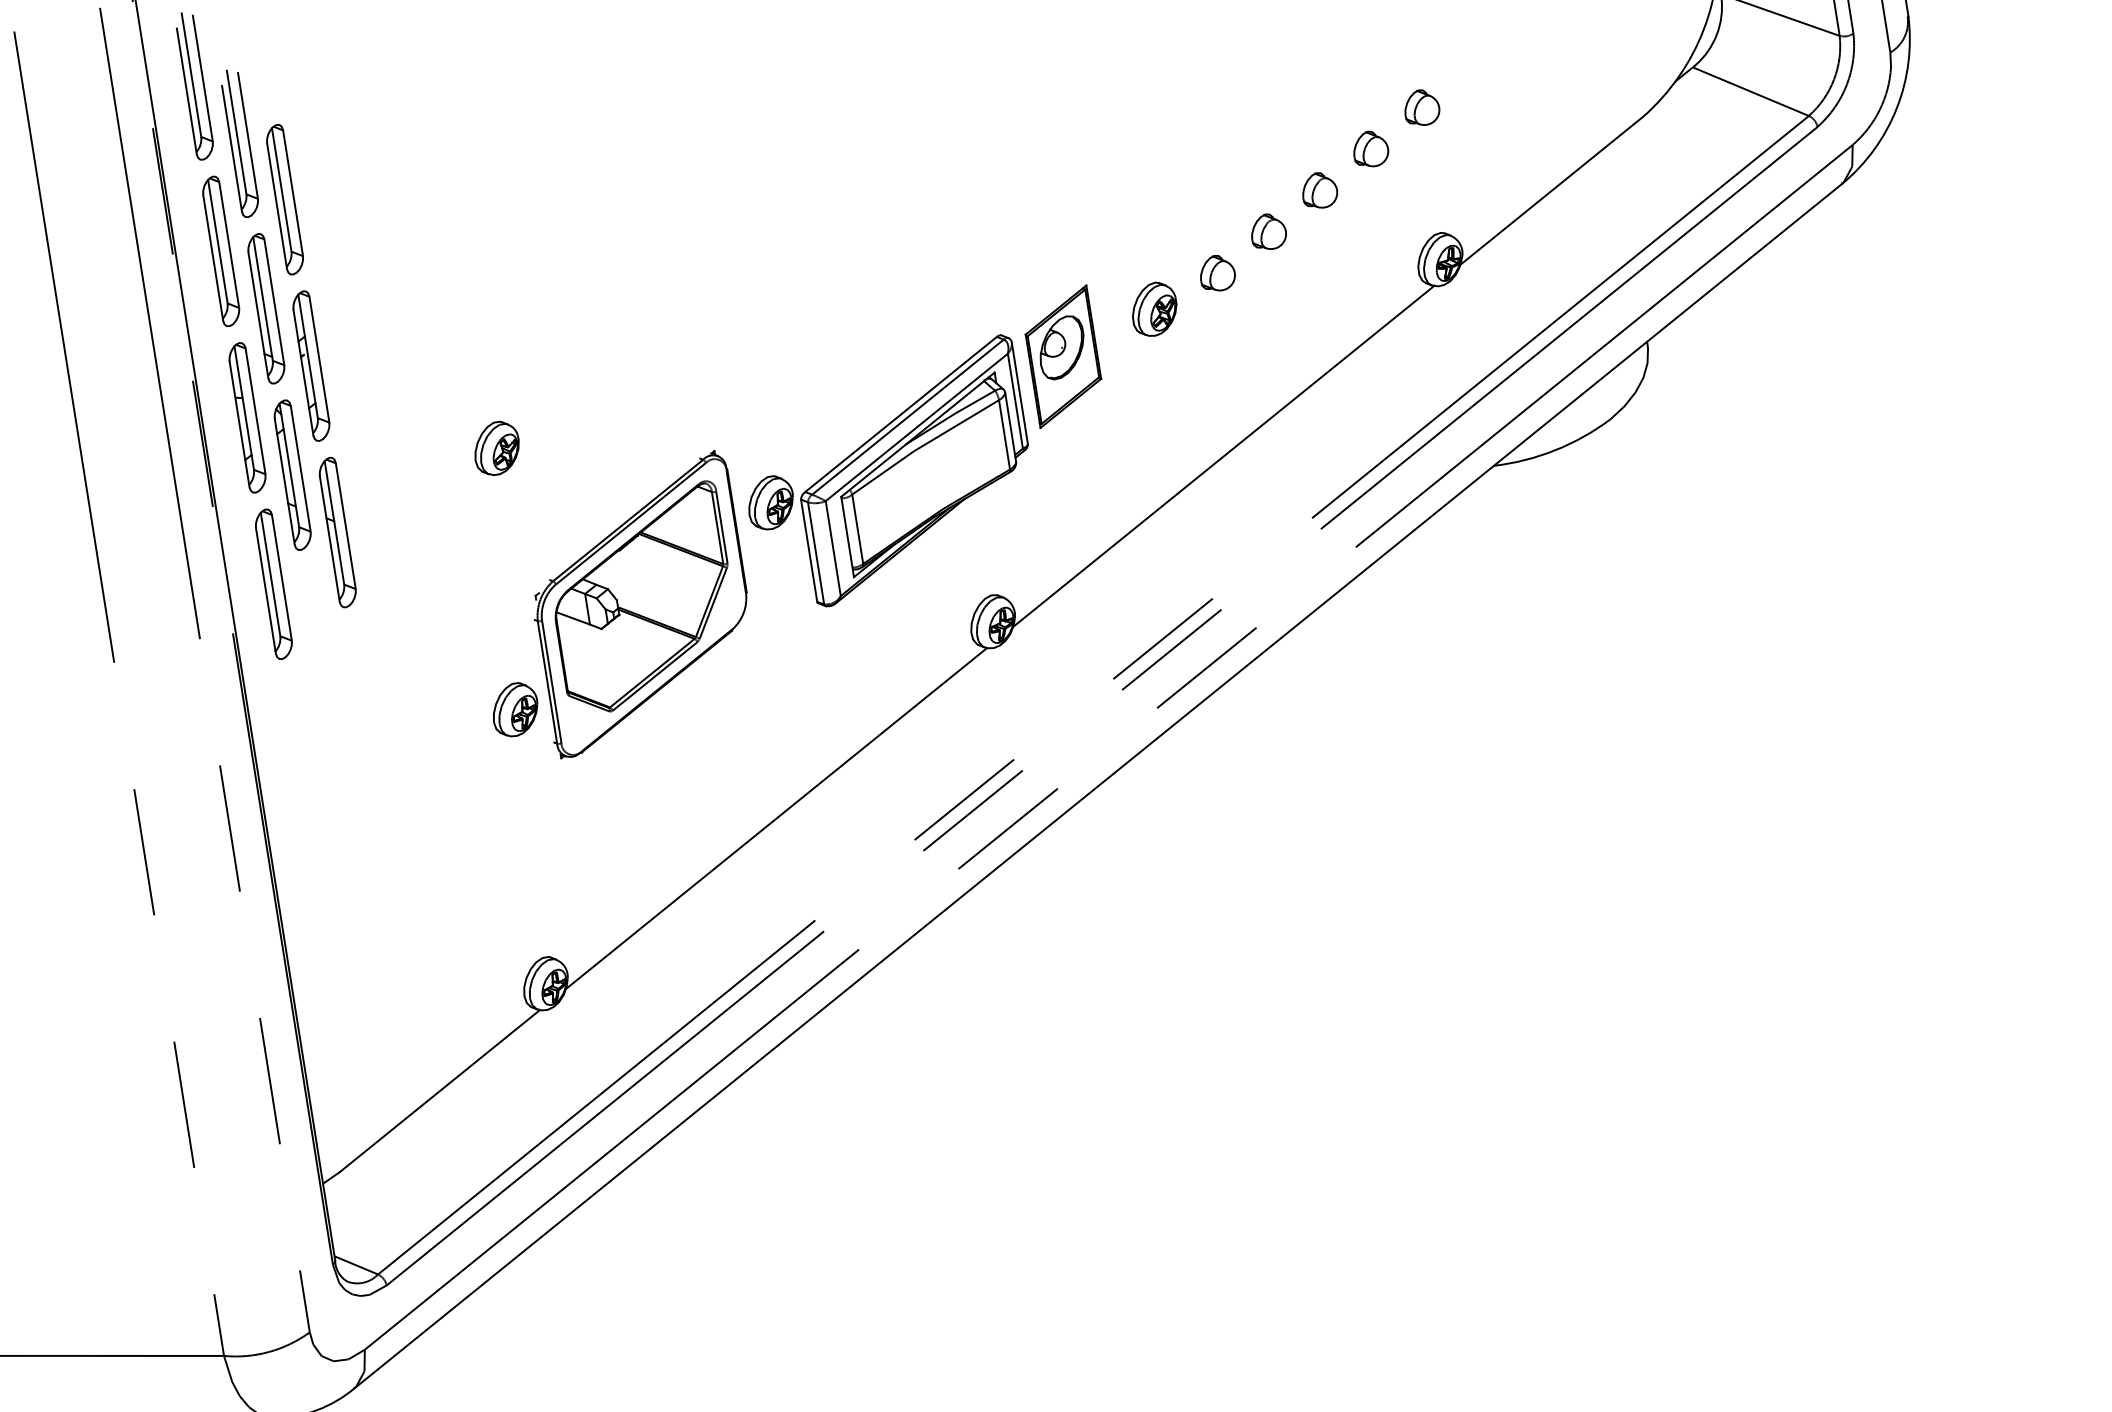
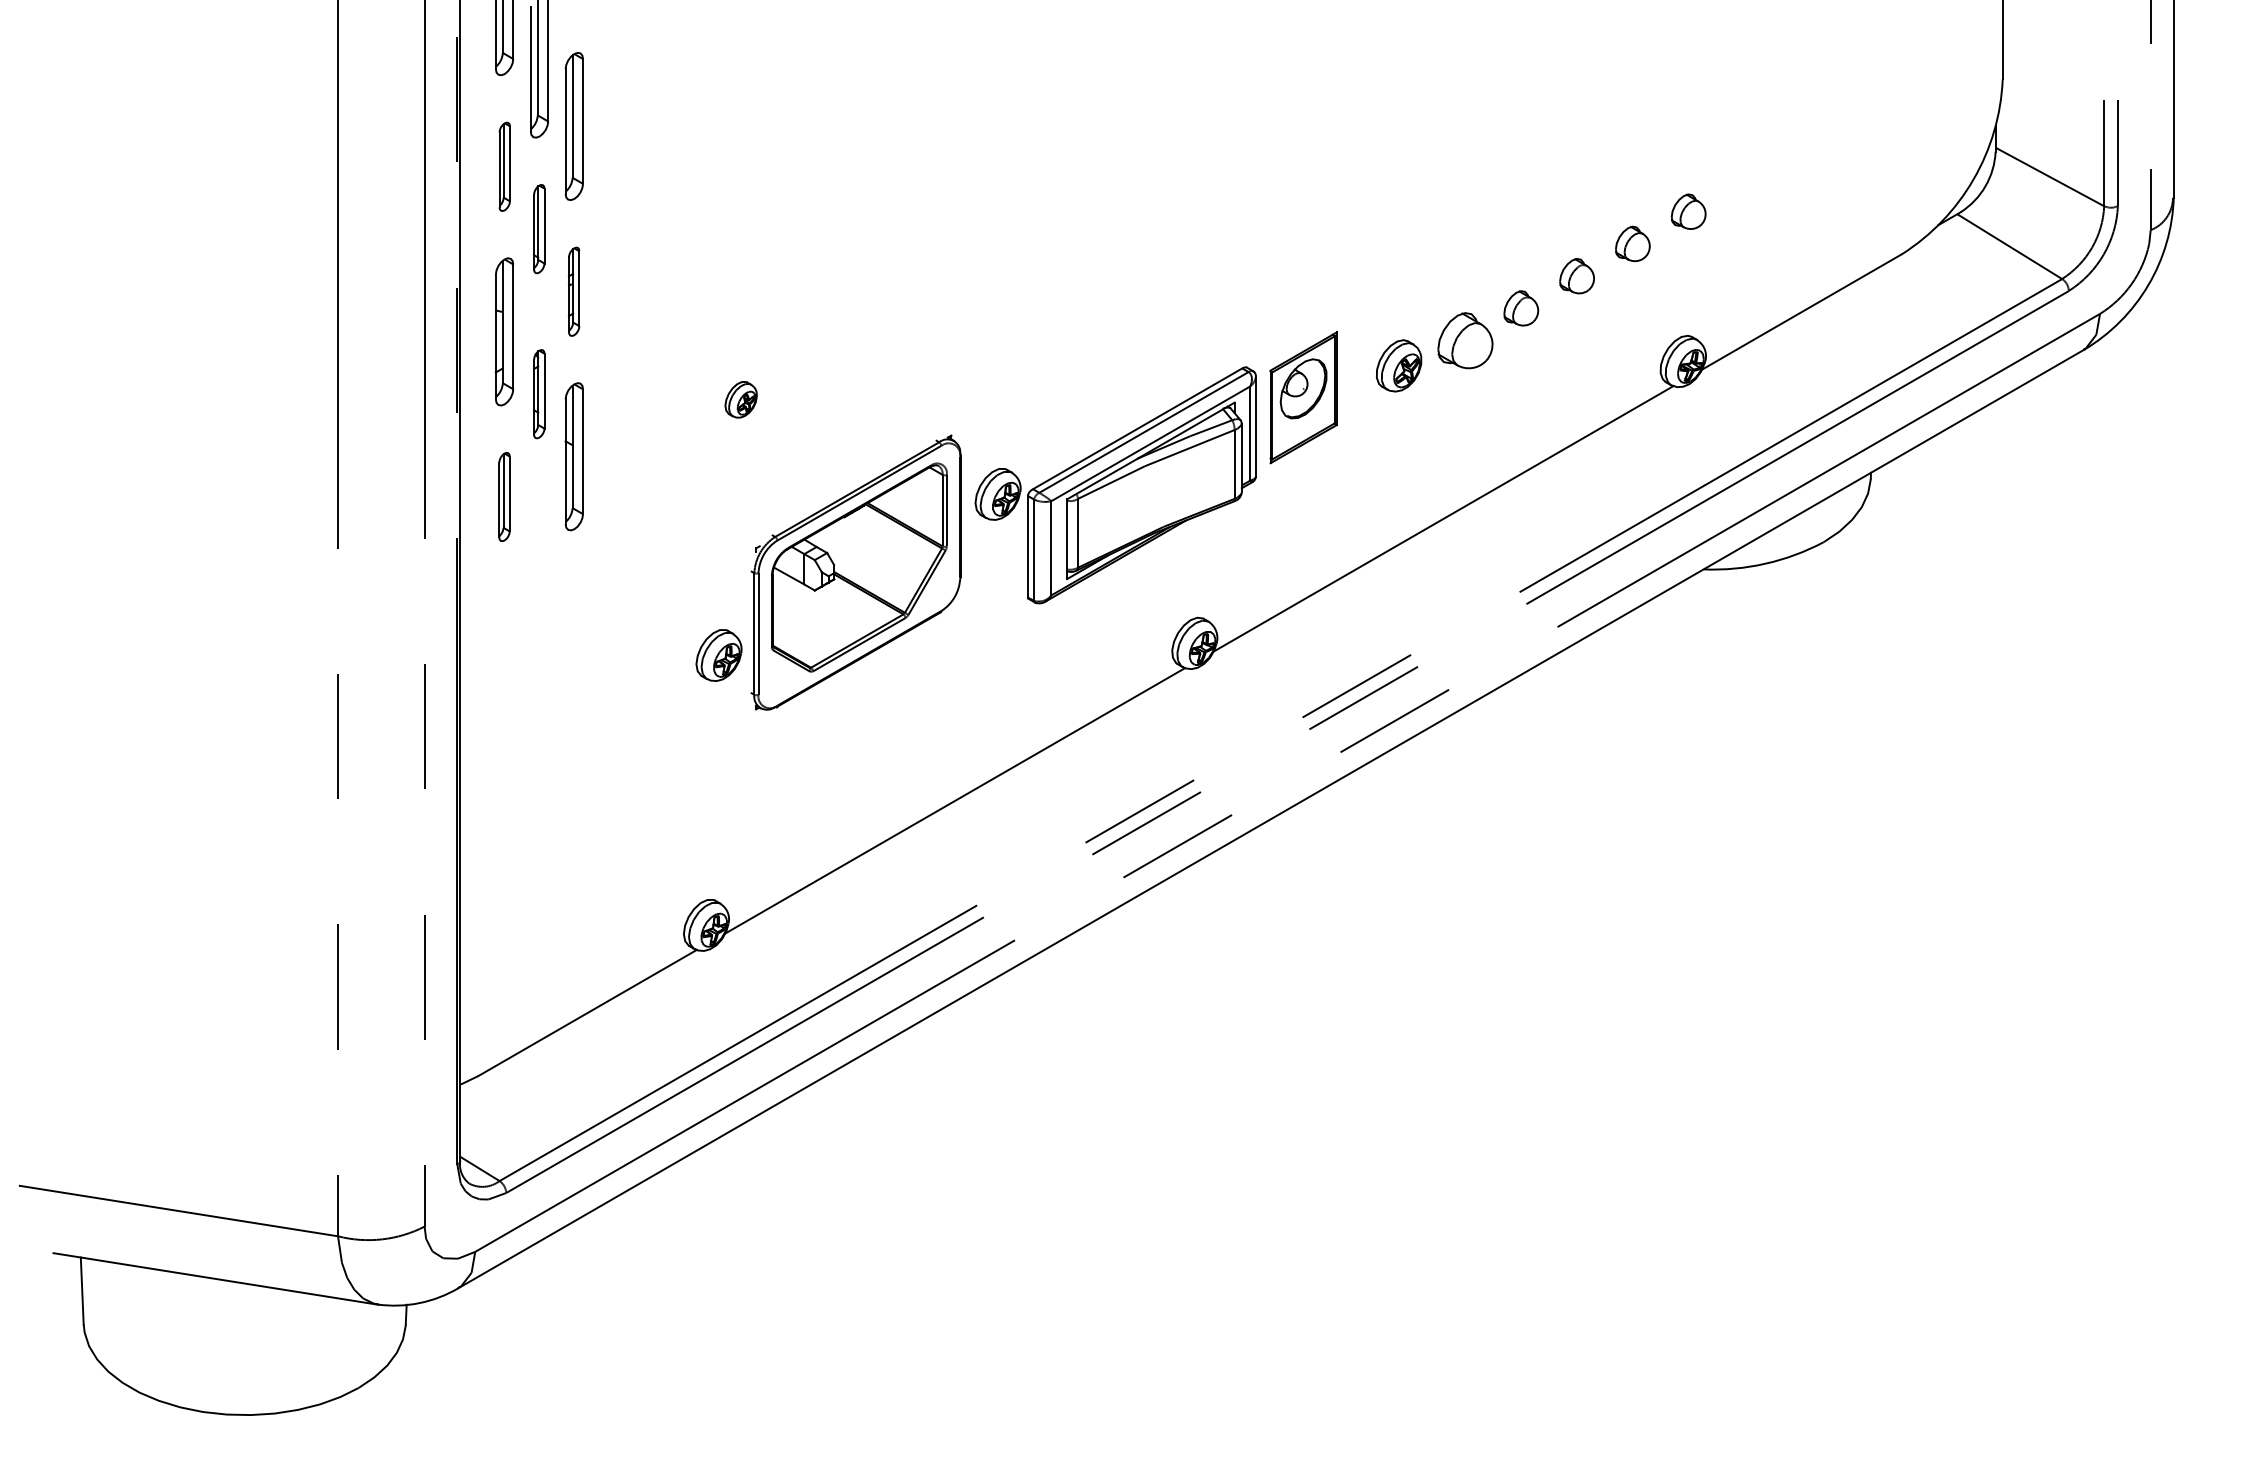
part: (221, 251) -> (504, 166), size x0.6
part: (1217, 273) -> (1465, 340), size x1.6
part: (265, 308) -> (538, 228), size x0.6
part: (310, 366) -> (573, 291), size x0.6
part: (496, 448) -> (740, 399), size x0.7
part: (291, 474) -> (538, 393), size x0.6
part: (273, 583) -> (504, 496), size x0.6

